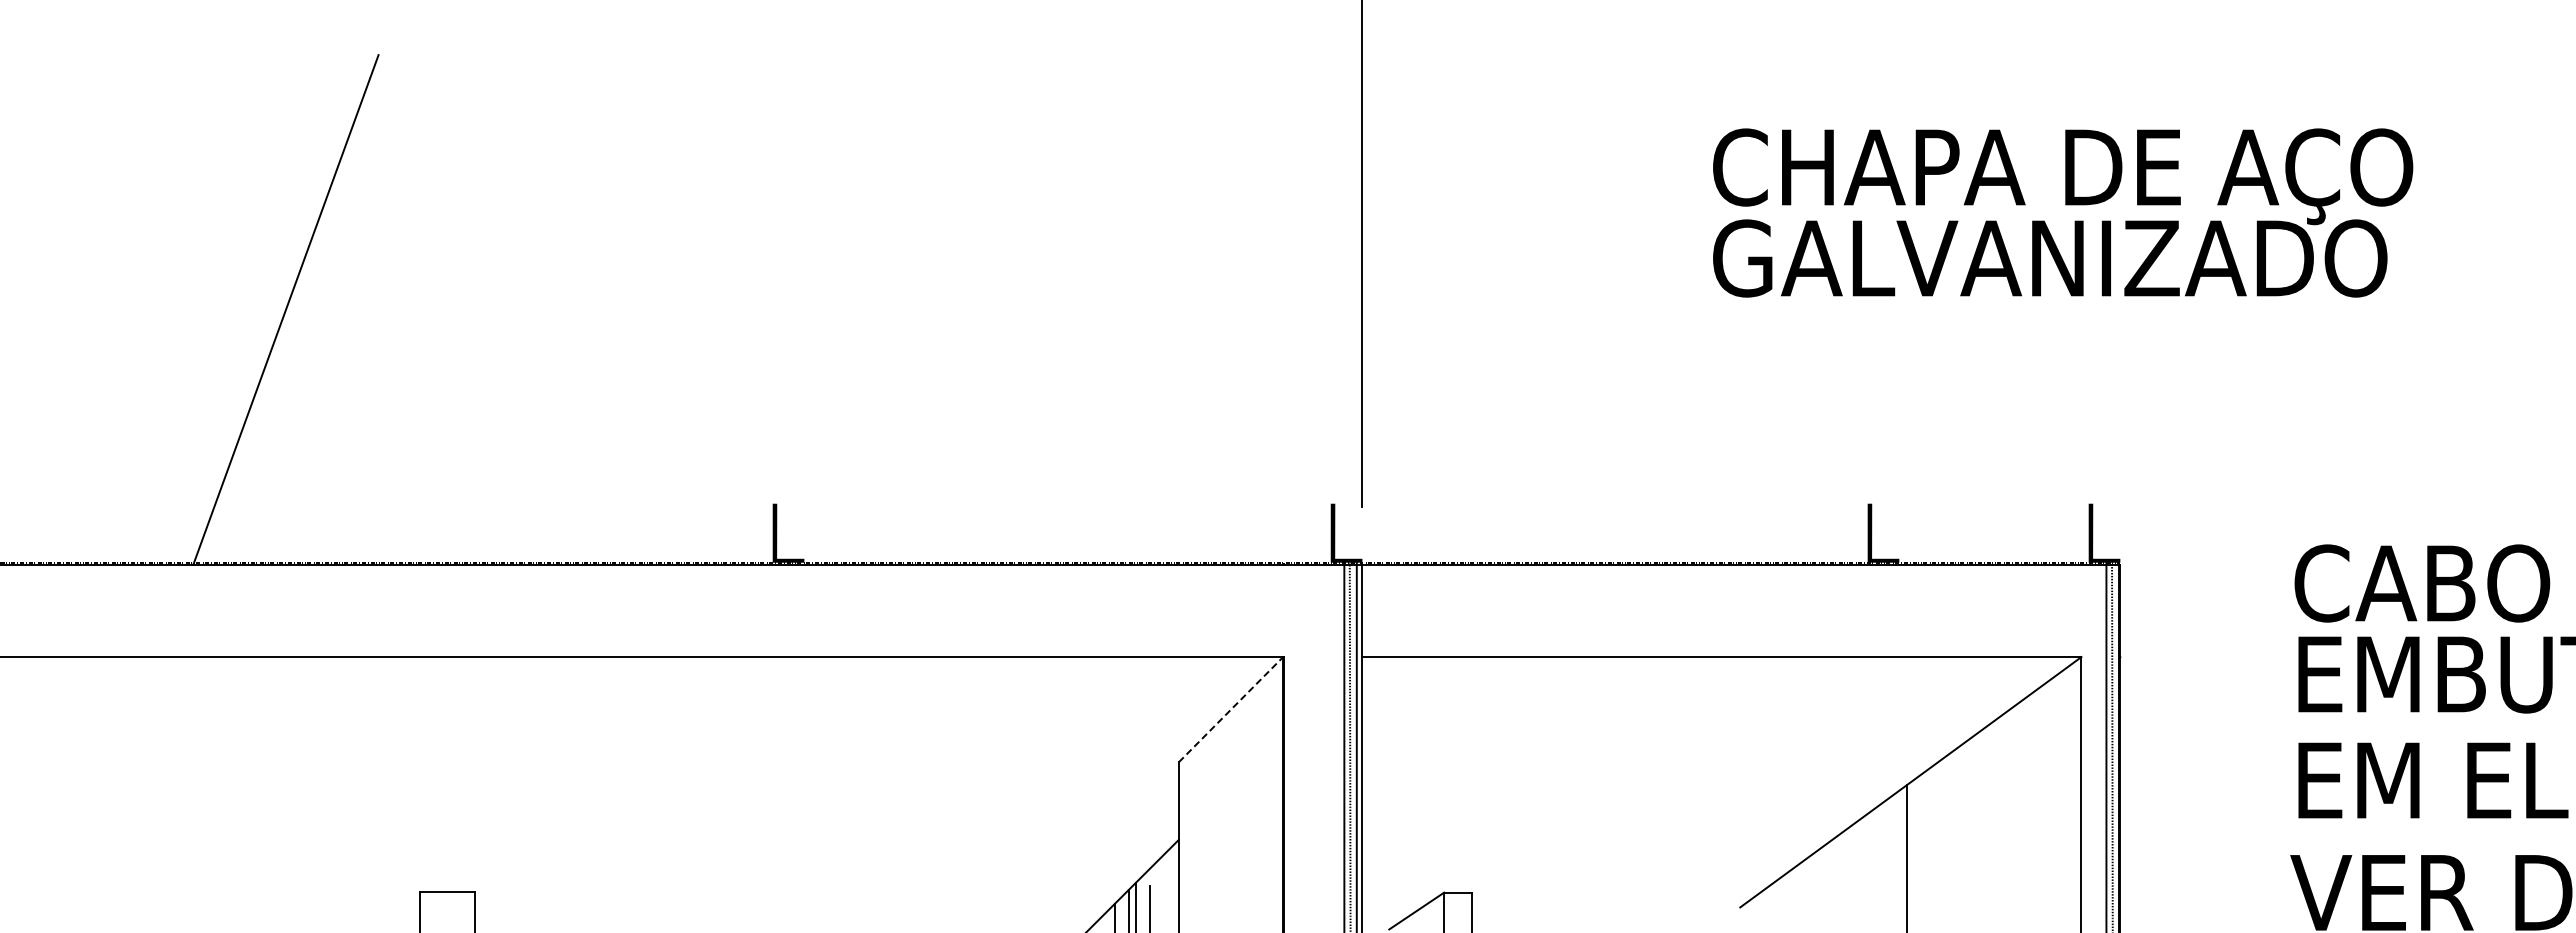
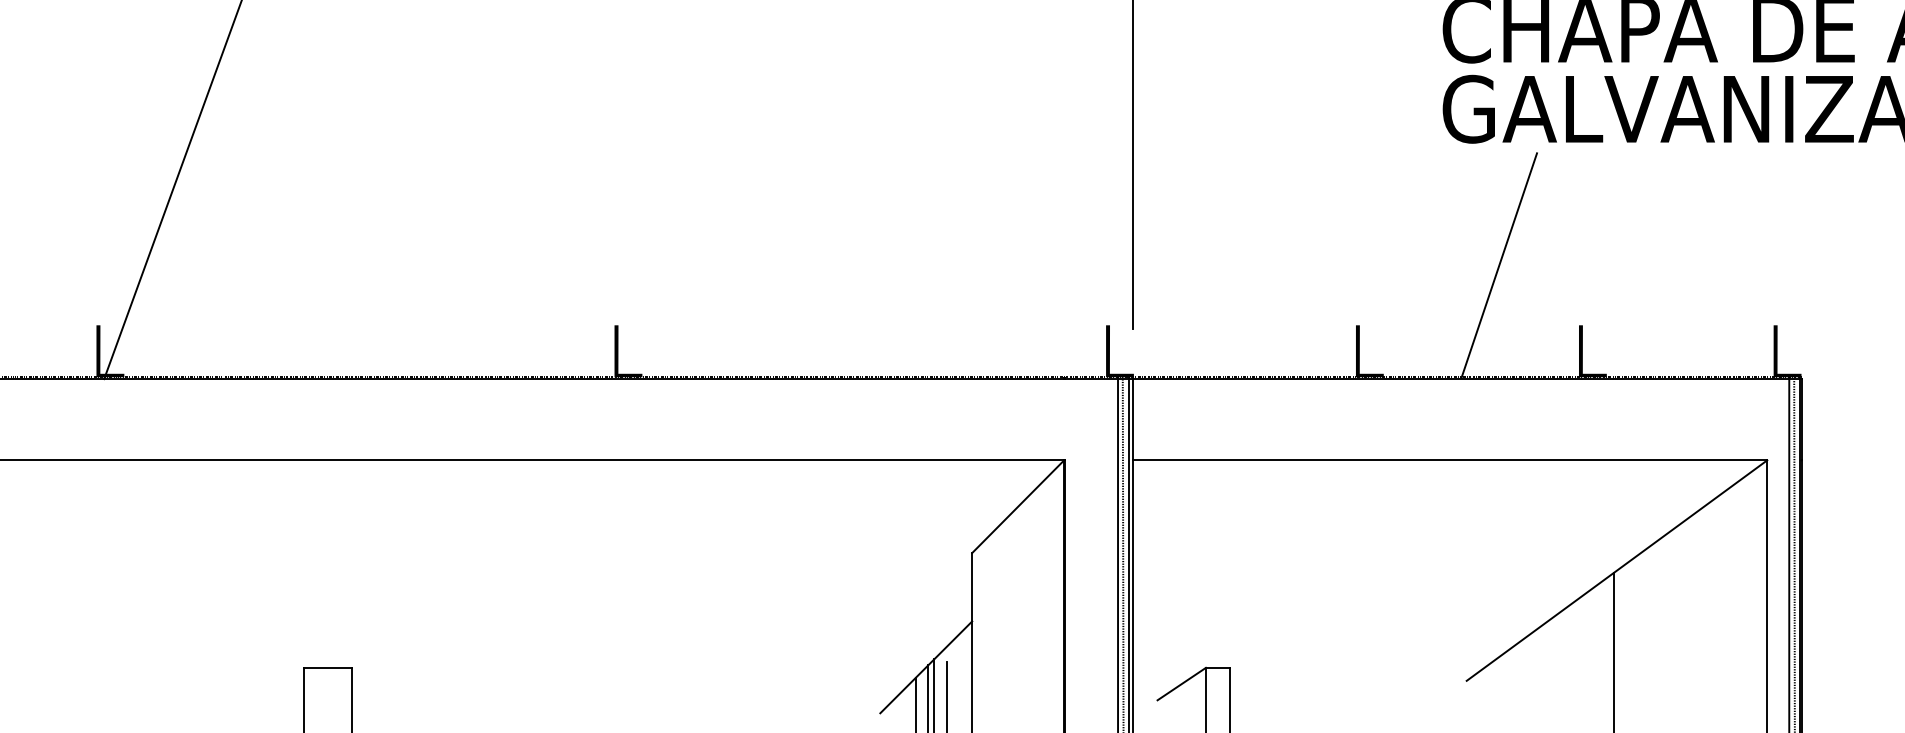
line: (1777, 435) -> (1499, 265), added
fill: (200, 532) -> (110, 350), added
fill: (1630, 532) -> (1370, 350), added
line: (1231, 709) -> (1018, 506), dashed -> solid

